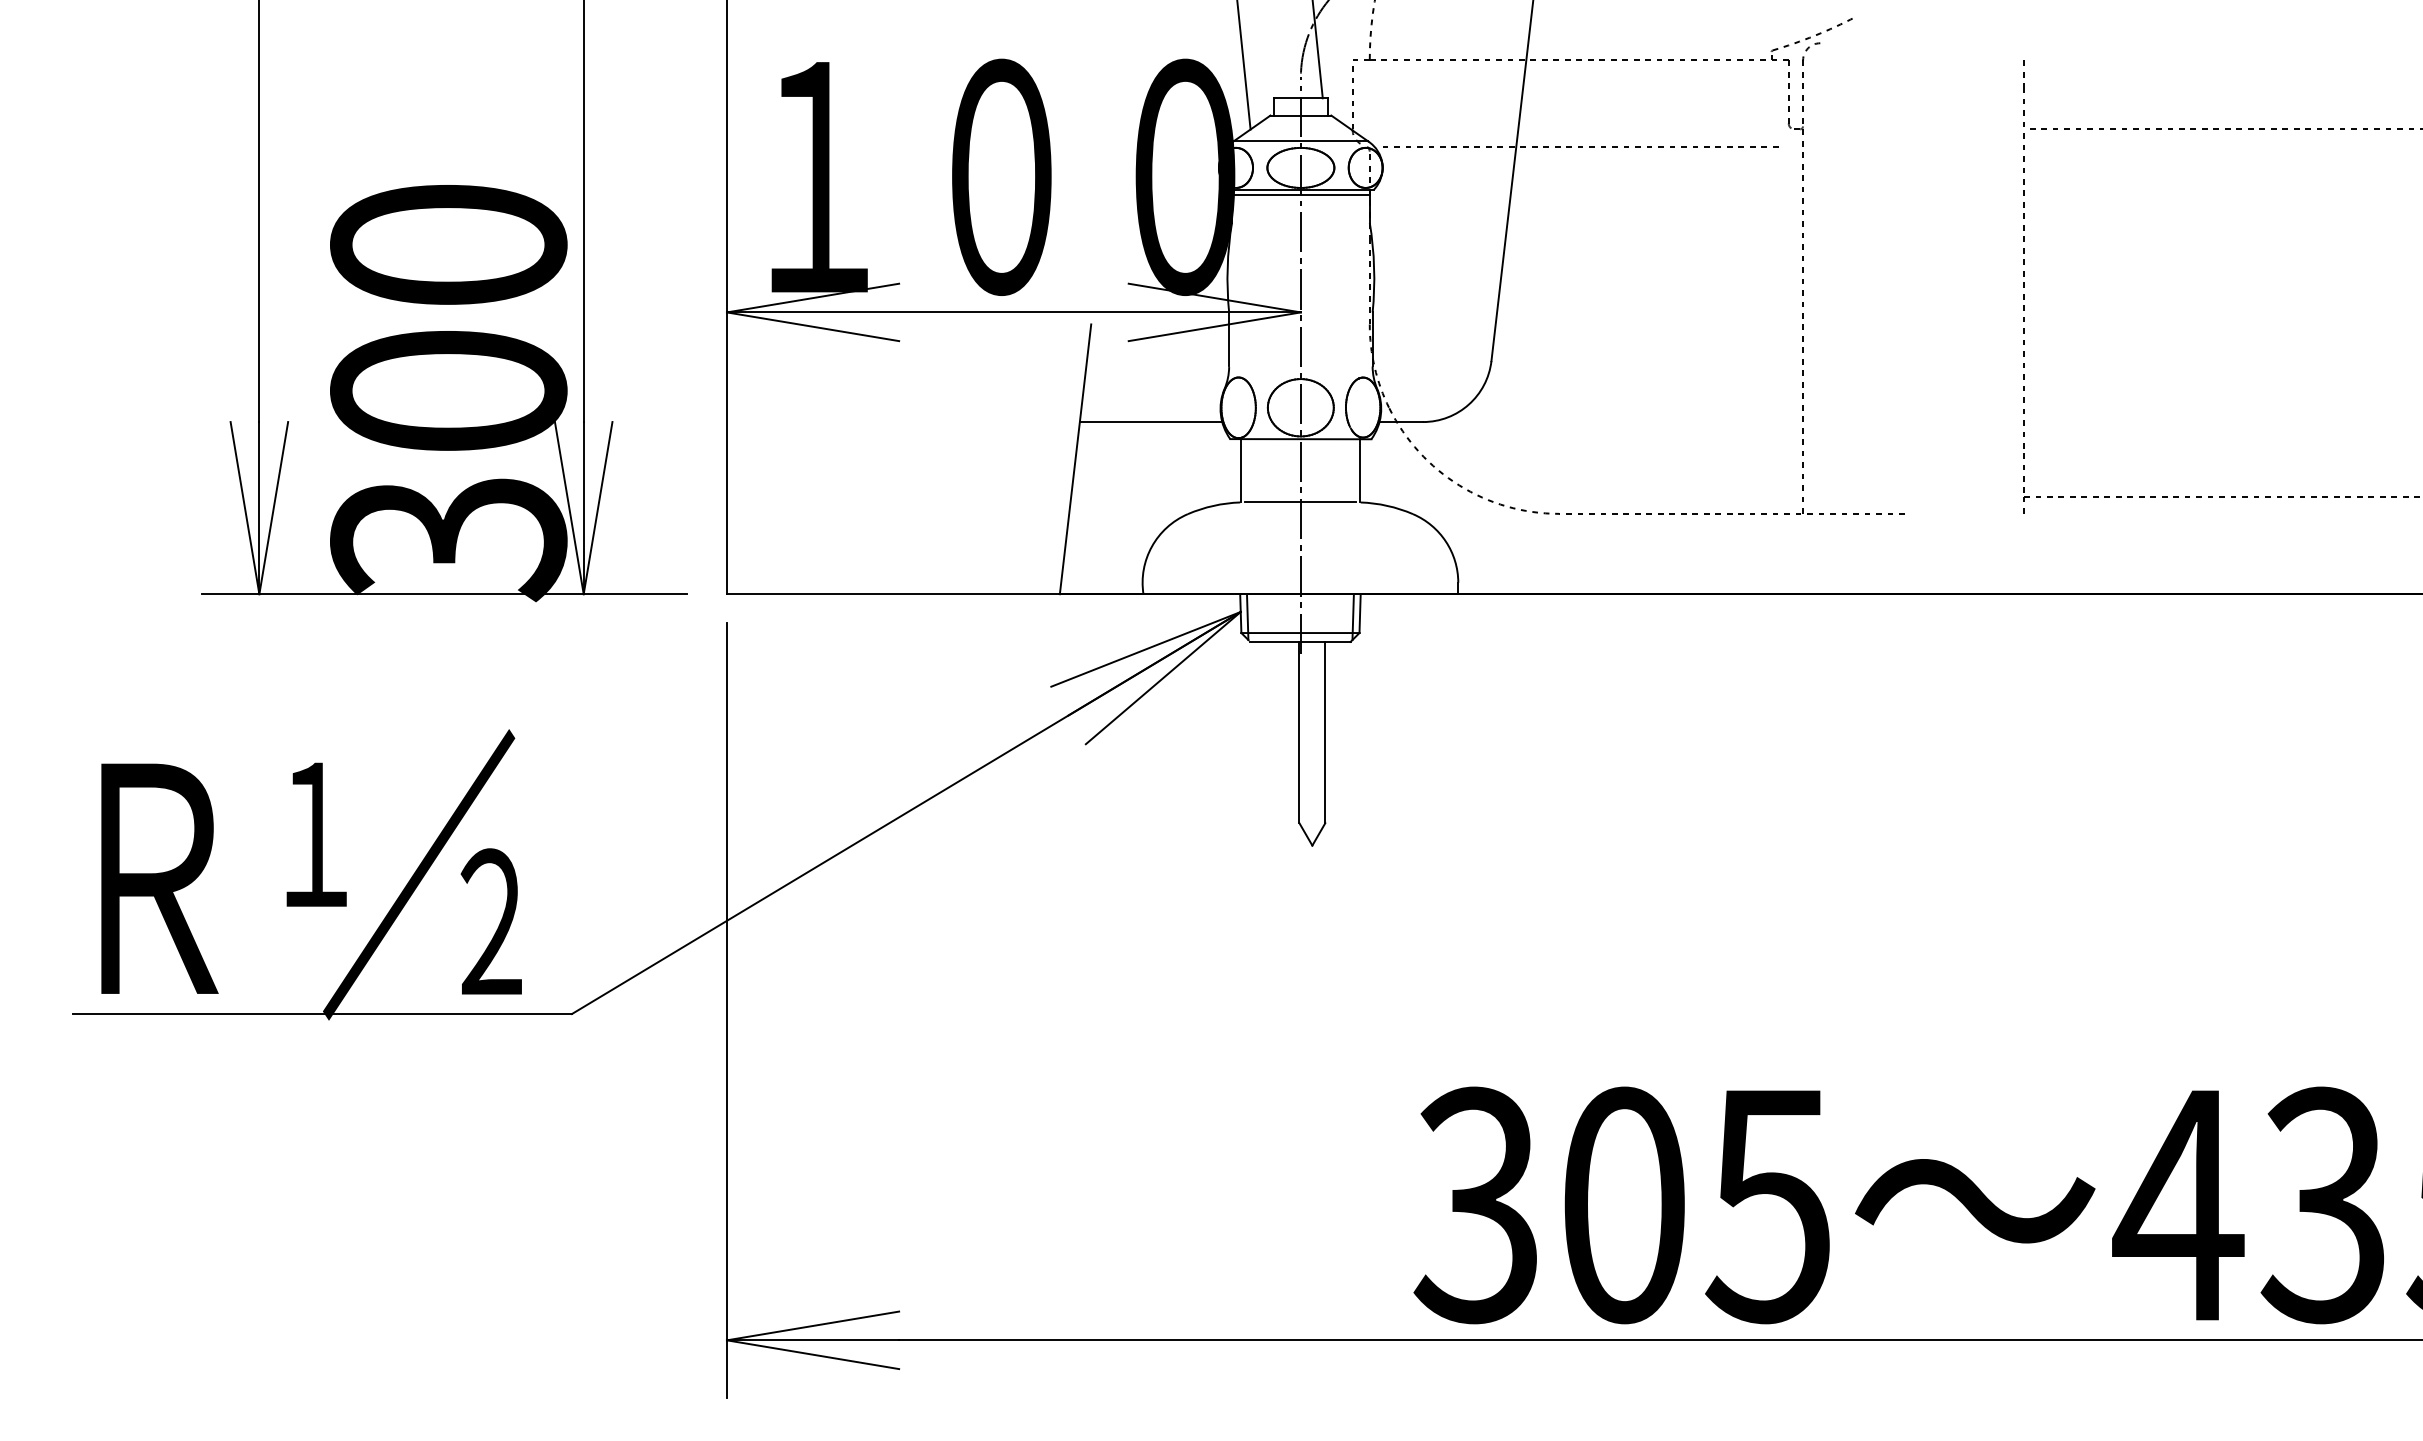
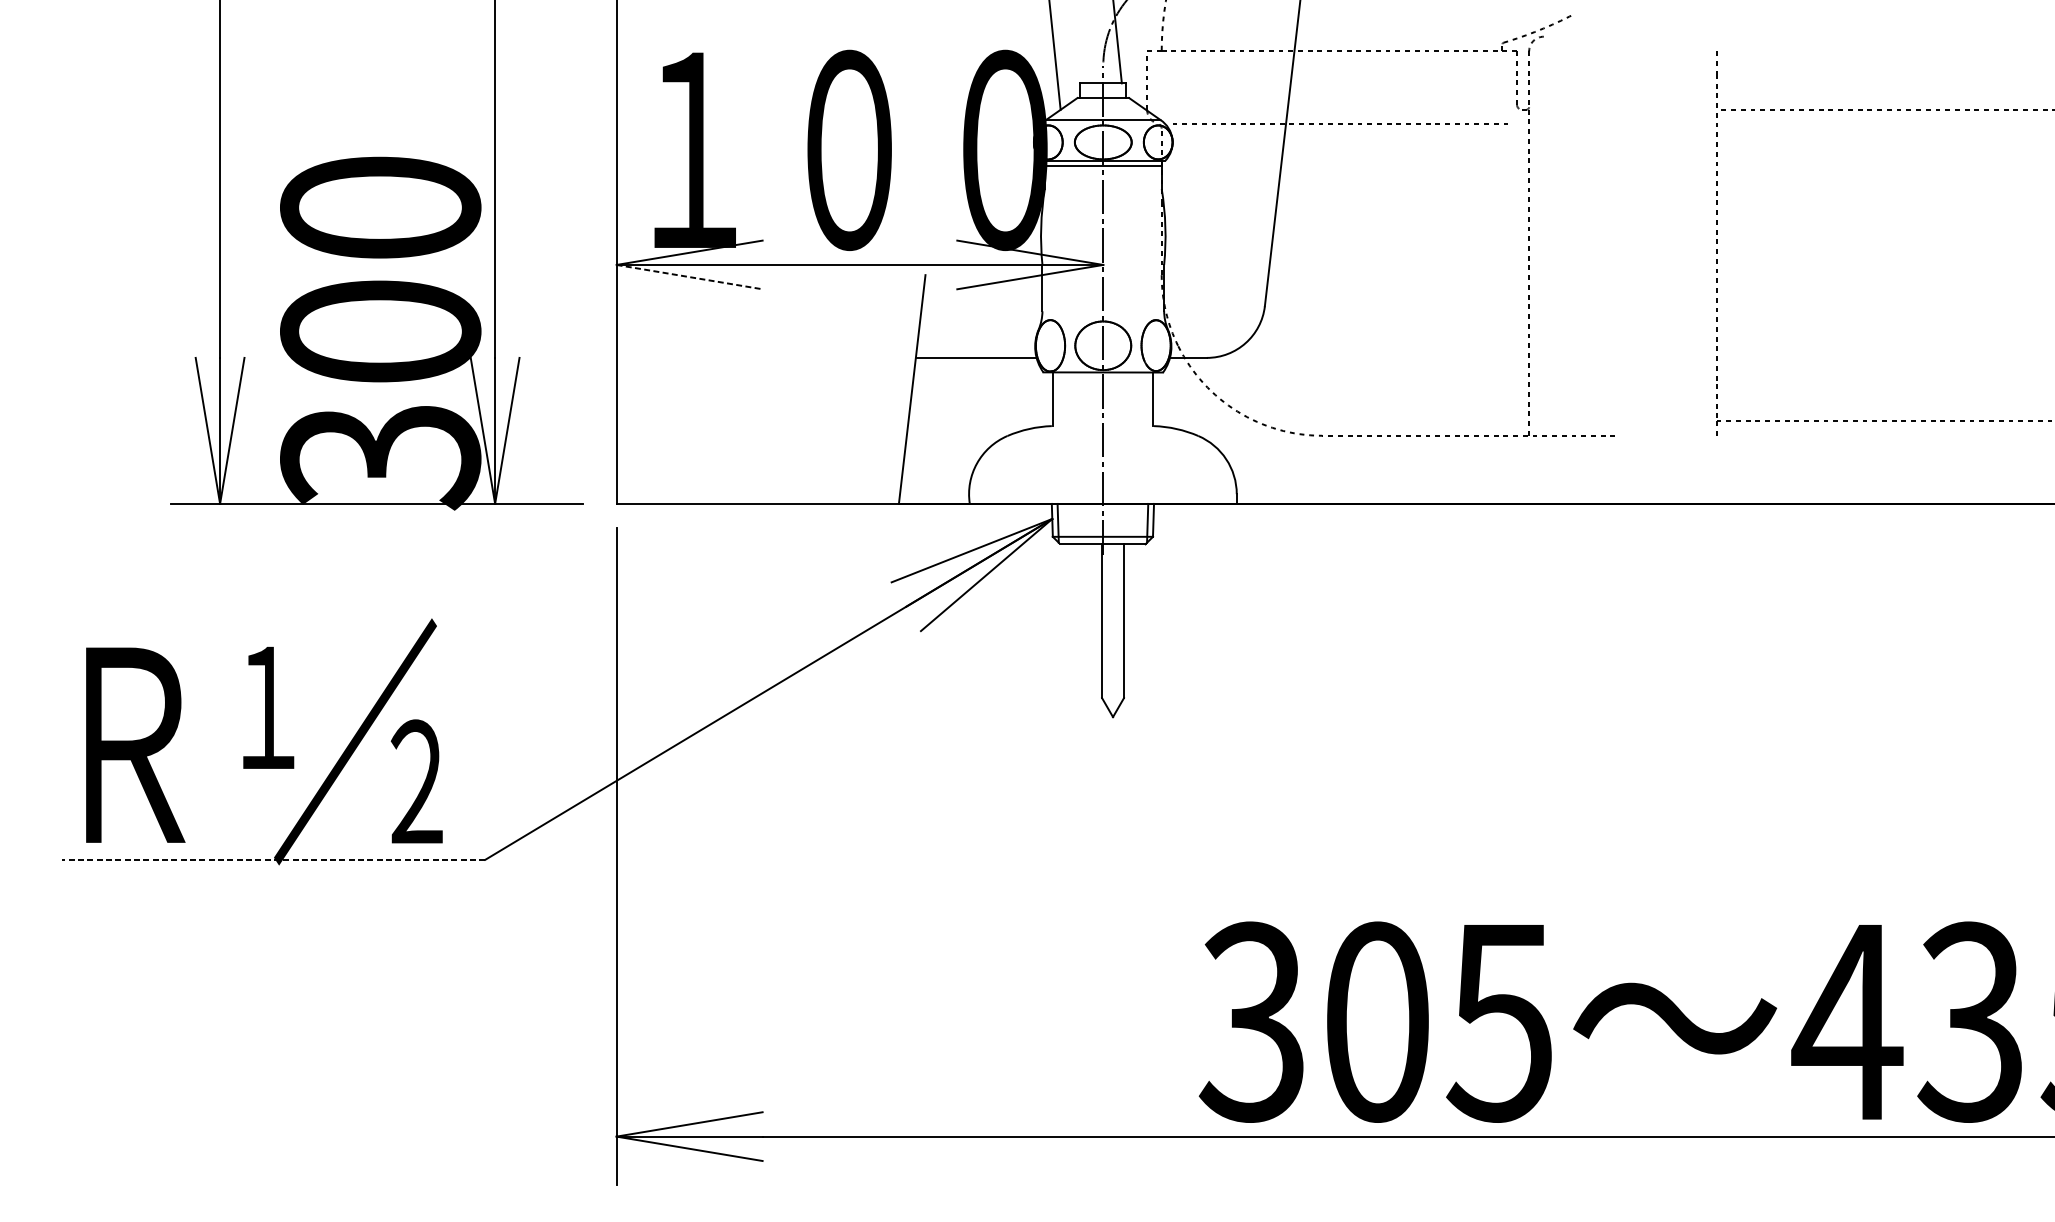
line: (813, 326) -> (689, 276), solid -> dashed
line: (1300, 502) -> (1102, 426), removed
line: (322, 1014) -> (273, 860), solid -> dashed

